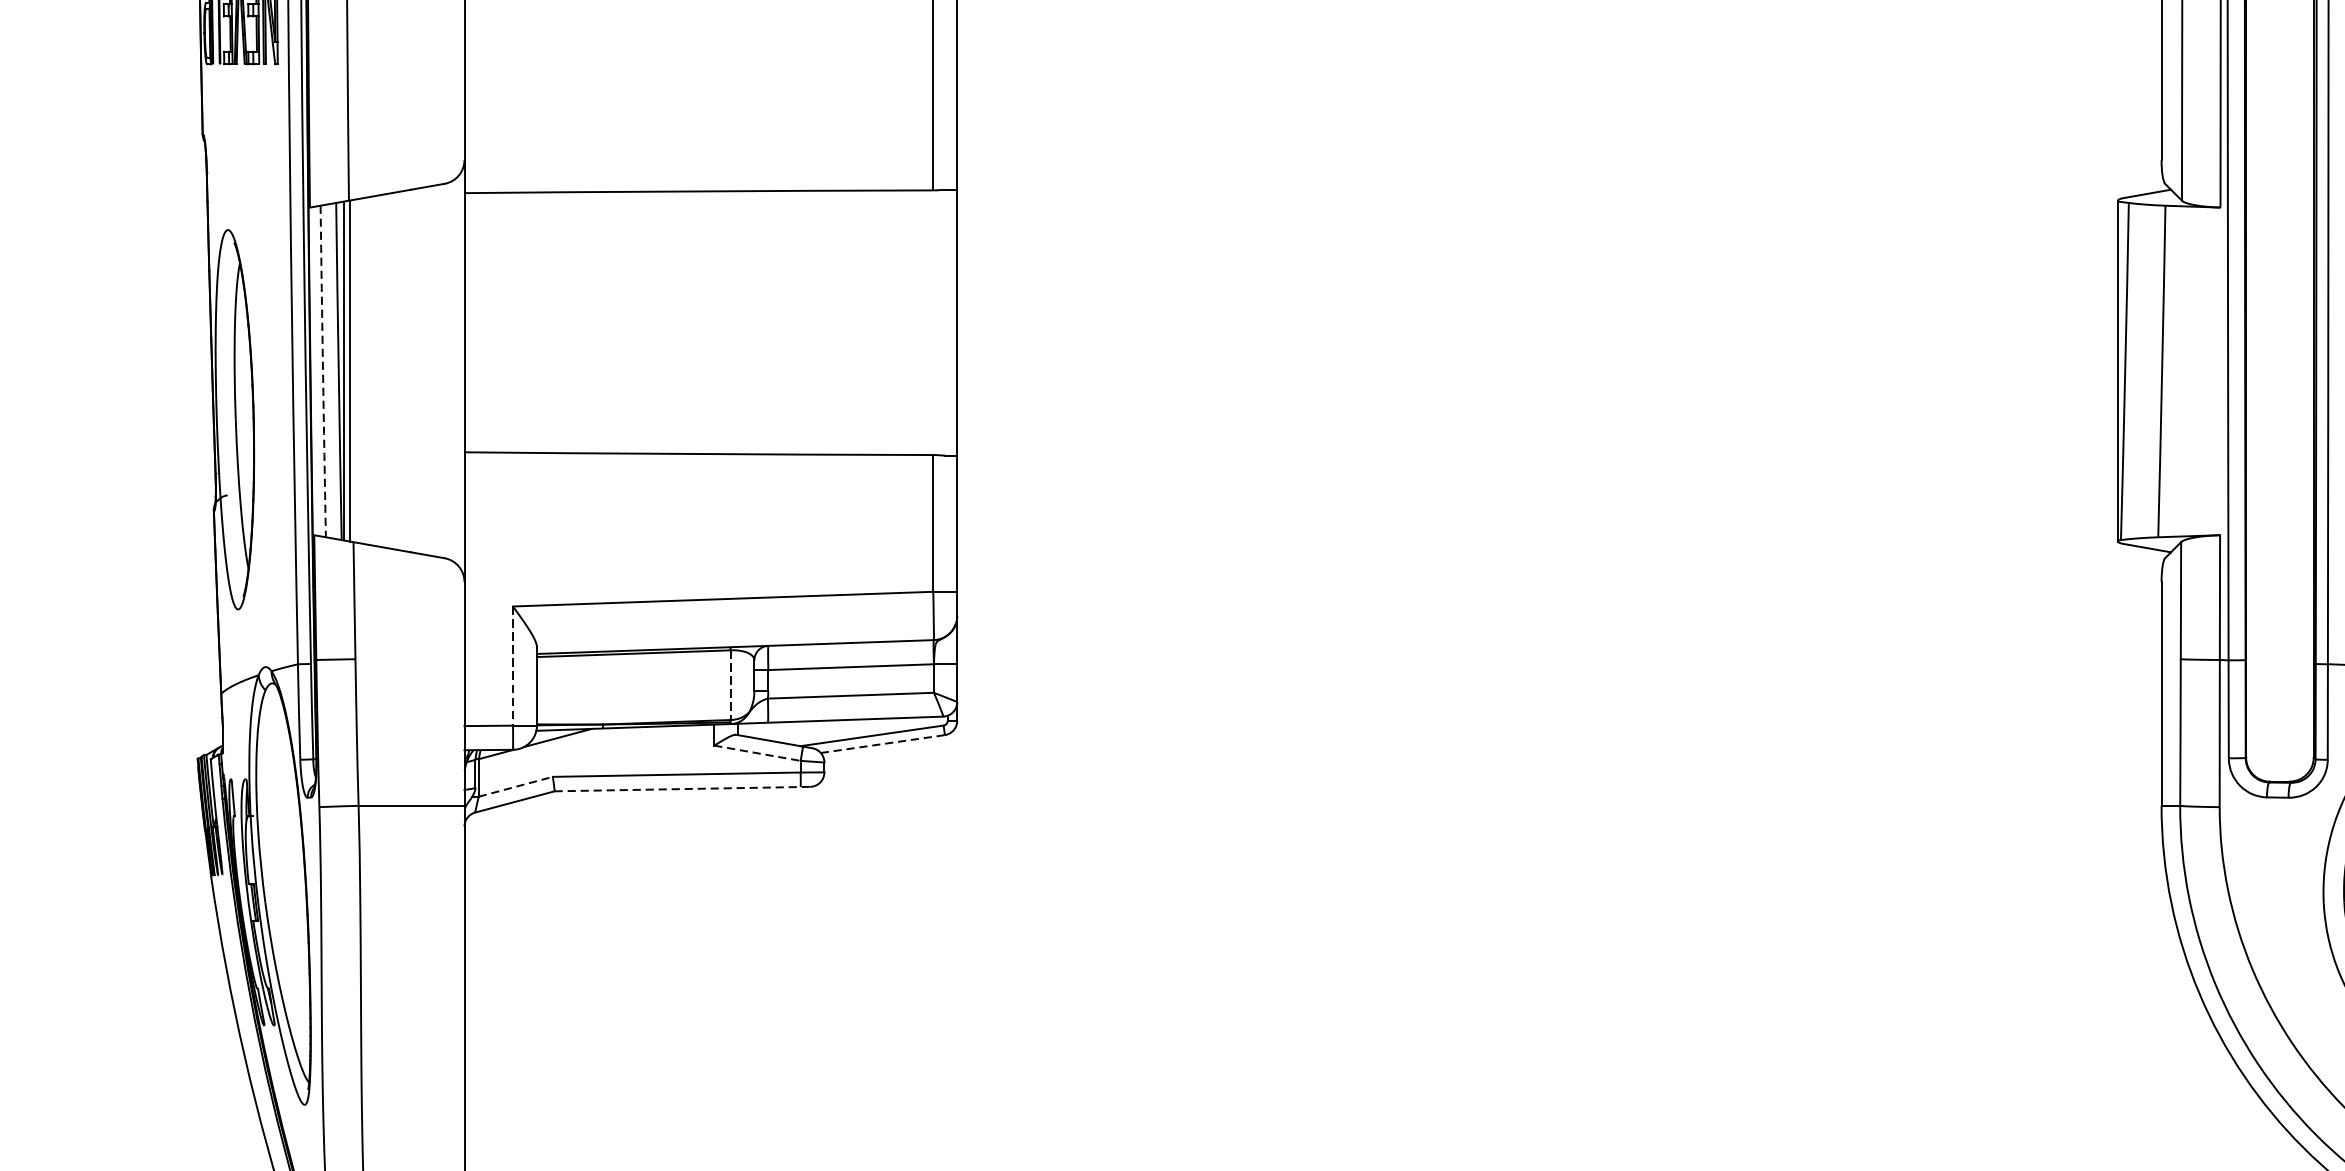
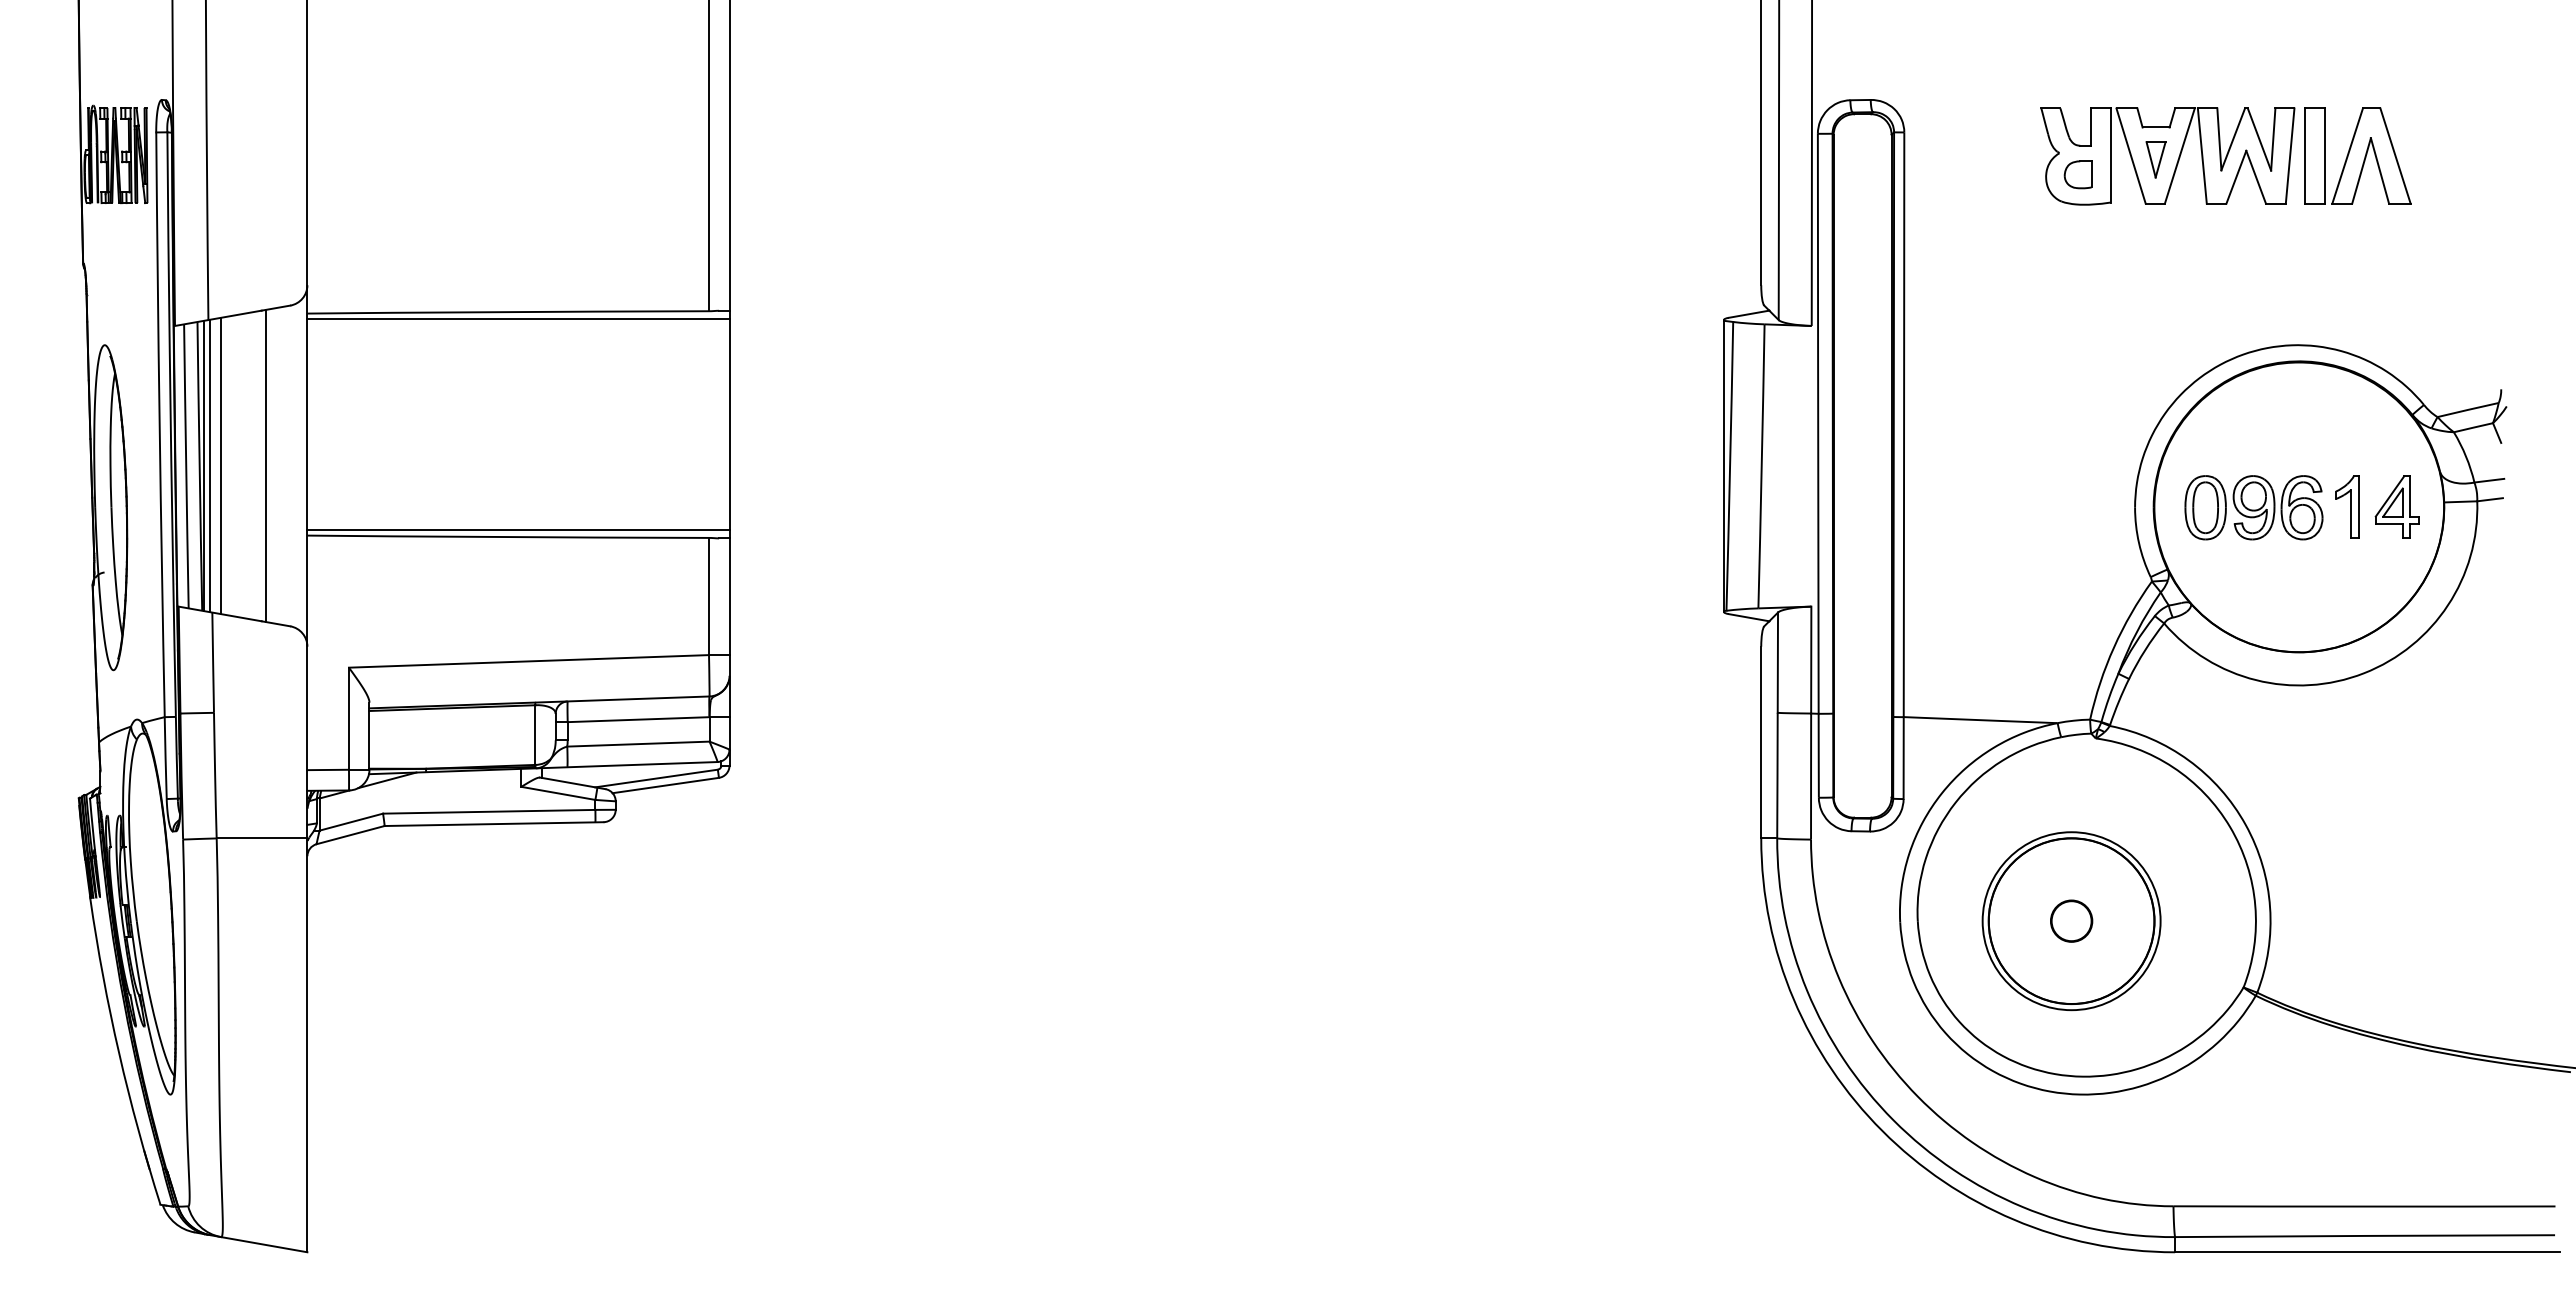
line: (710, 200) -> (518, 319), added
line: (364, 370) -> (221, 465), added
line: (416, 370) -> (266, 465), added
arc: (323, 371) -> (186, 466), dashed -> solid
line: (710, 446) -> (518, 530), added
line: (512, 666) -> (348, 719), dashed -> solid
line: (730, 685) -> (535, 735), dashed -> solid
line: (882, 744) -> (665, 785), dashed -> solid
line: (757, 753) -> (558, 793), dashed -> solid
line: (515, 787) -> (351, 822), dashed -> solid
line: (682, 789) -> (494, 824), dashed -> solid

